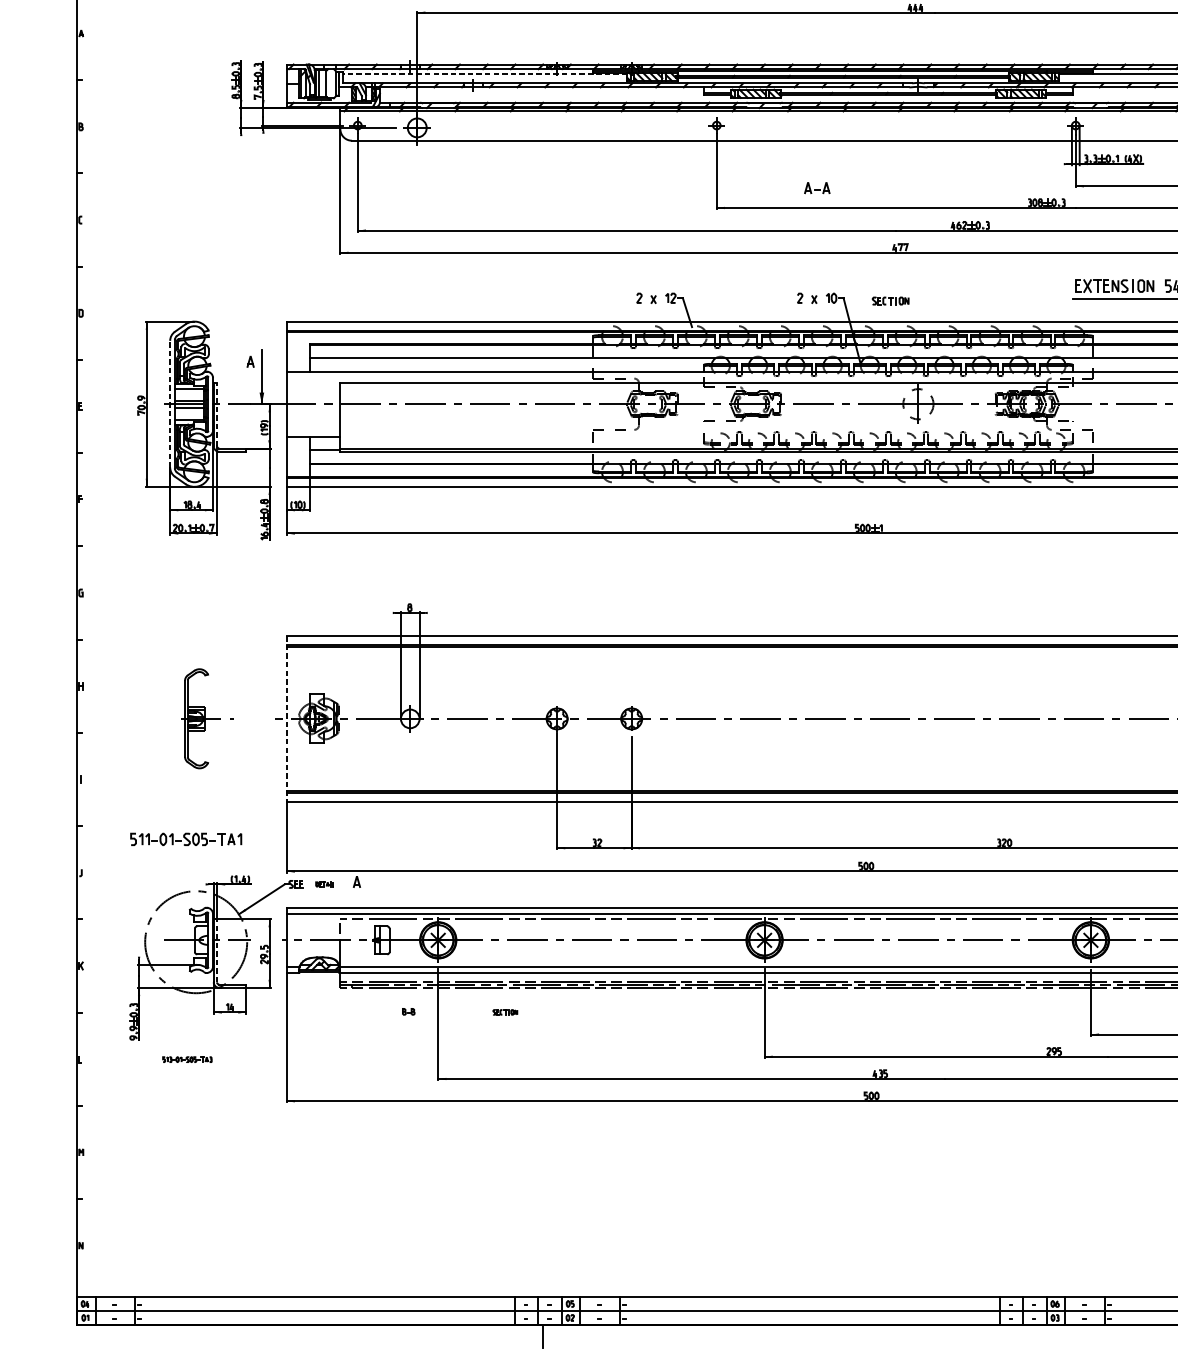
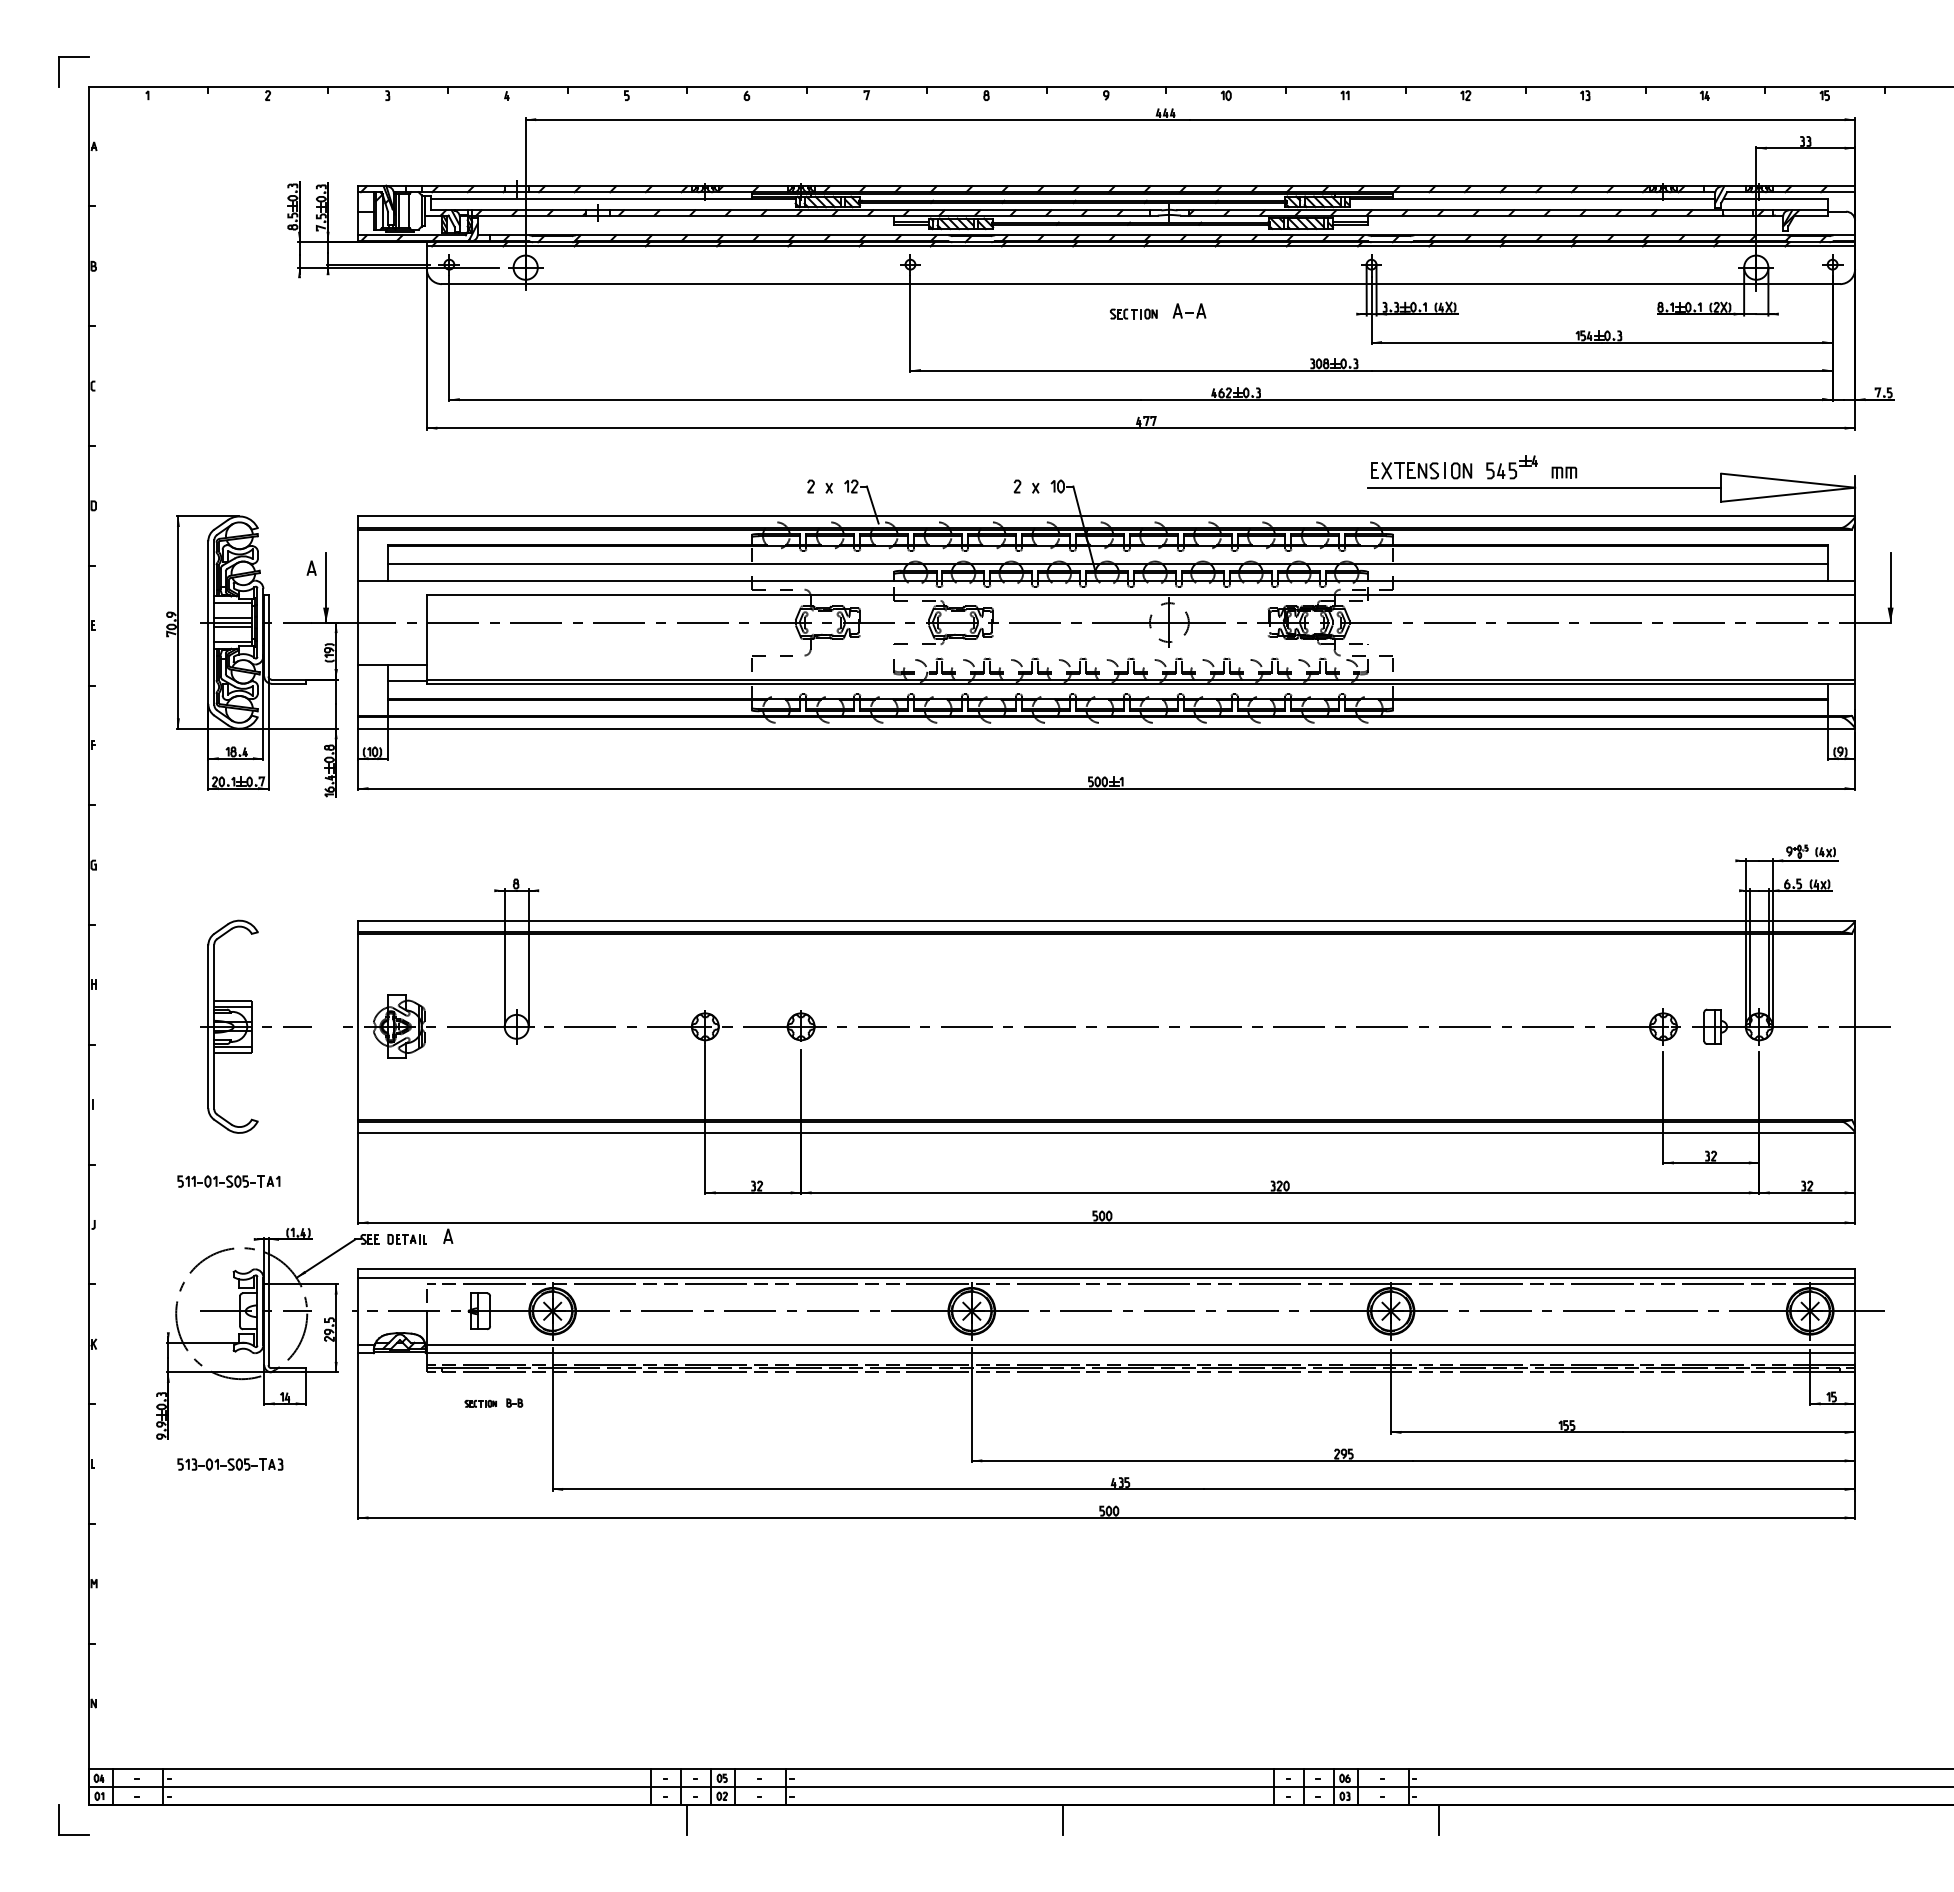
line: (484, 74) -> (612, 198), dashed -> solid
part: (817, 187) -> (1189, 310), moved
part: (890, 300) -> (1133, 313), moved
line: (170, 404) -> (208, 622), dashed -> solid
line: (217, 414) -> (268, 635), dashed -> solid
part: (206, 718) -> (255, 1026), size x1.67
line: (287, 719) -> (358, 1027), dashed -> solid
part: (185, 839) -> (228, 1181), size x0.71
part: (324, 884) -> (406, 1239), size x1.67
line: (217, 950) -> (268, 1324), dashed -> solid
part: (505, 1012) -> (480, 1403), moved
part: (187, 1059) -> (230, 1464), size x1.67
part: (54, 1336) -> (59, 1819), added
line: (835, 1336) -> (1063, 1820), added
line: (1127, 1336) -> (1438, 1820), added

